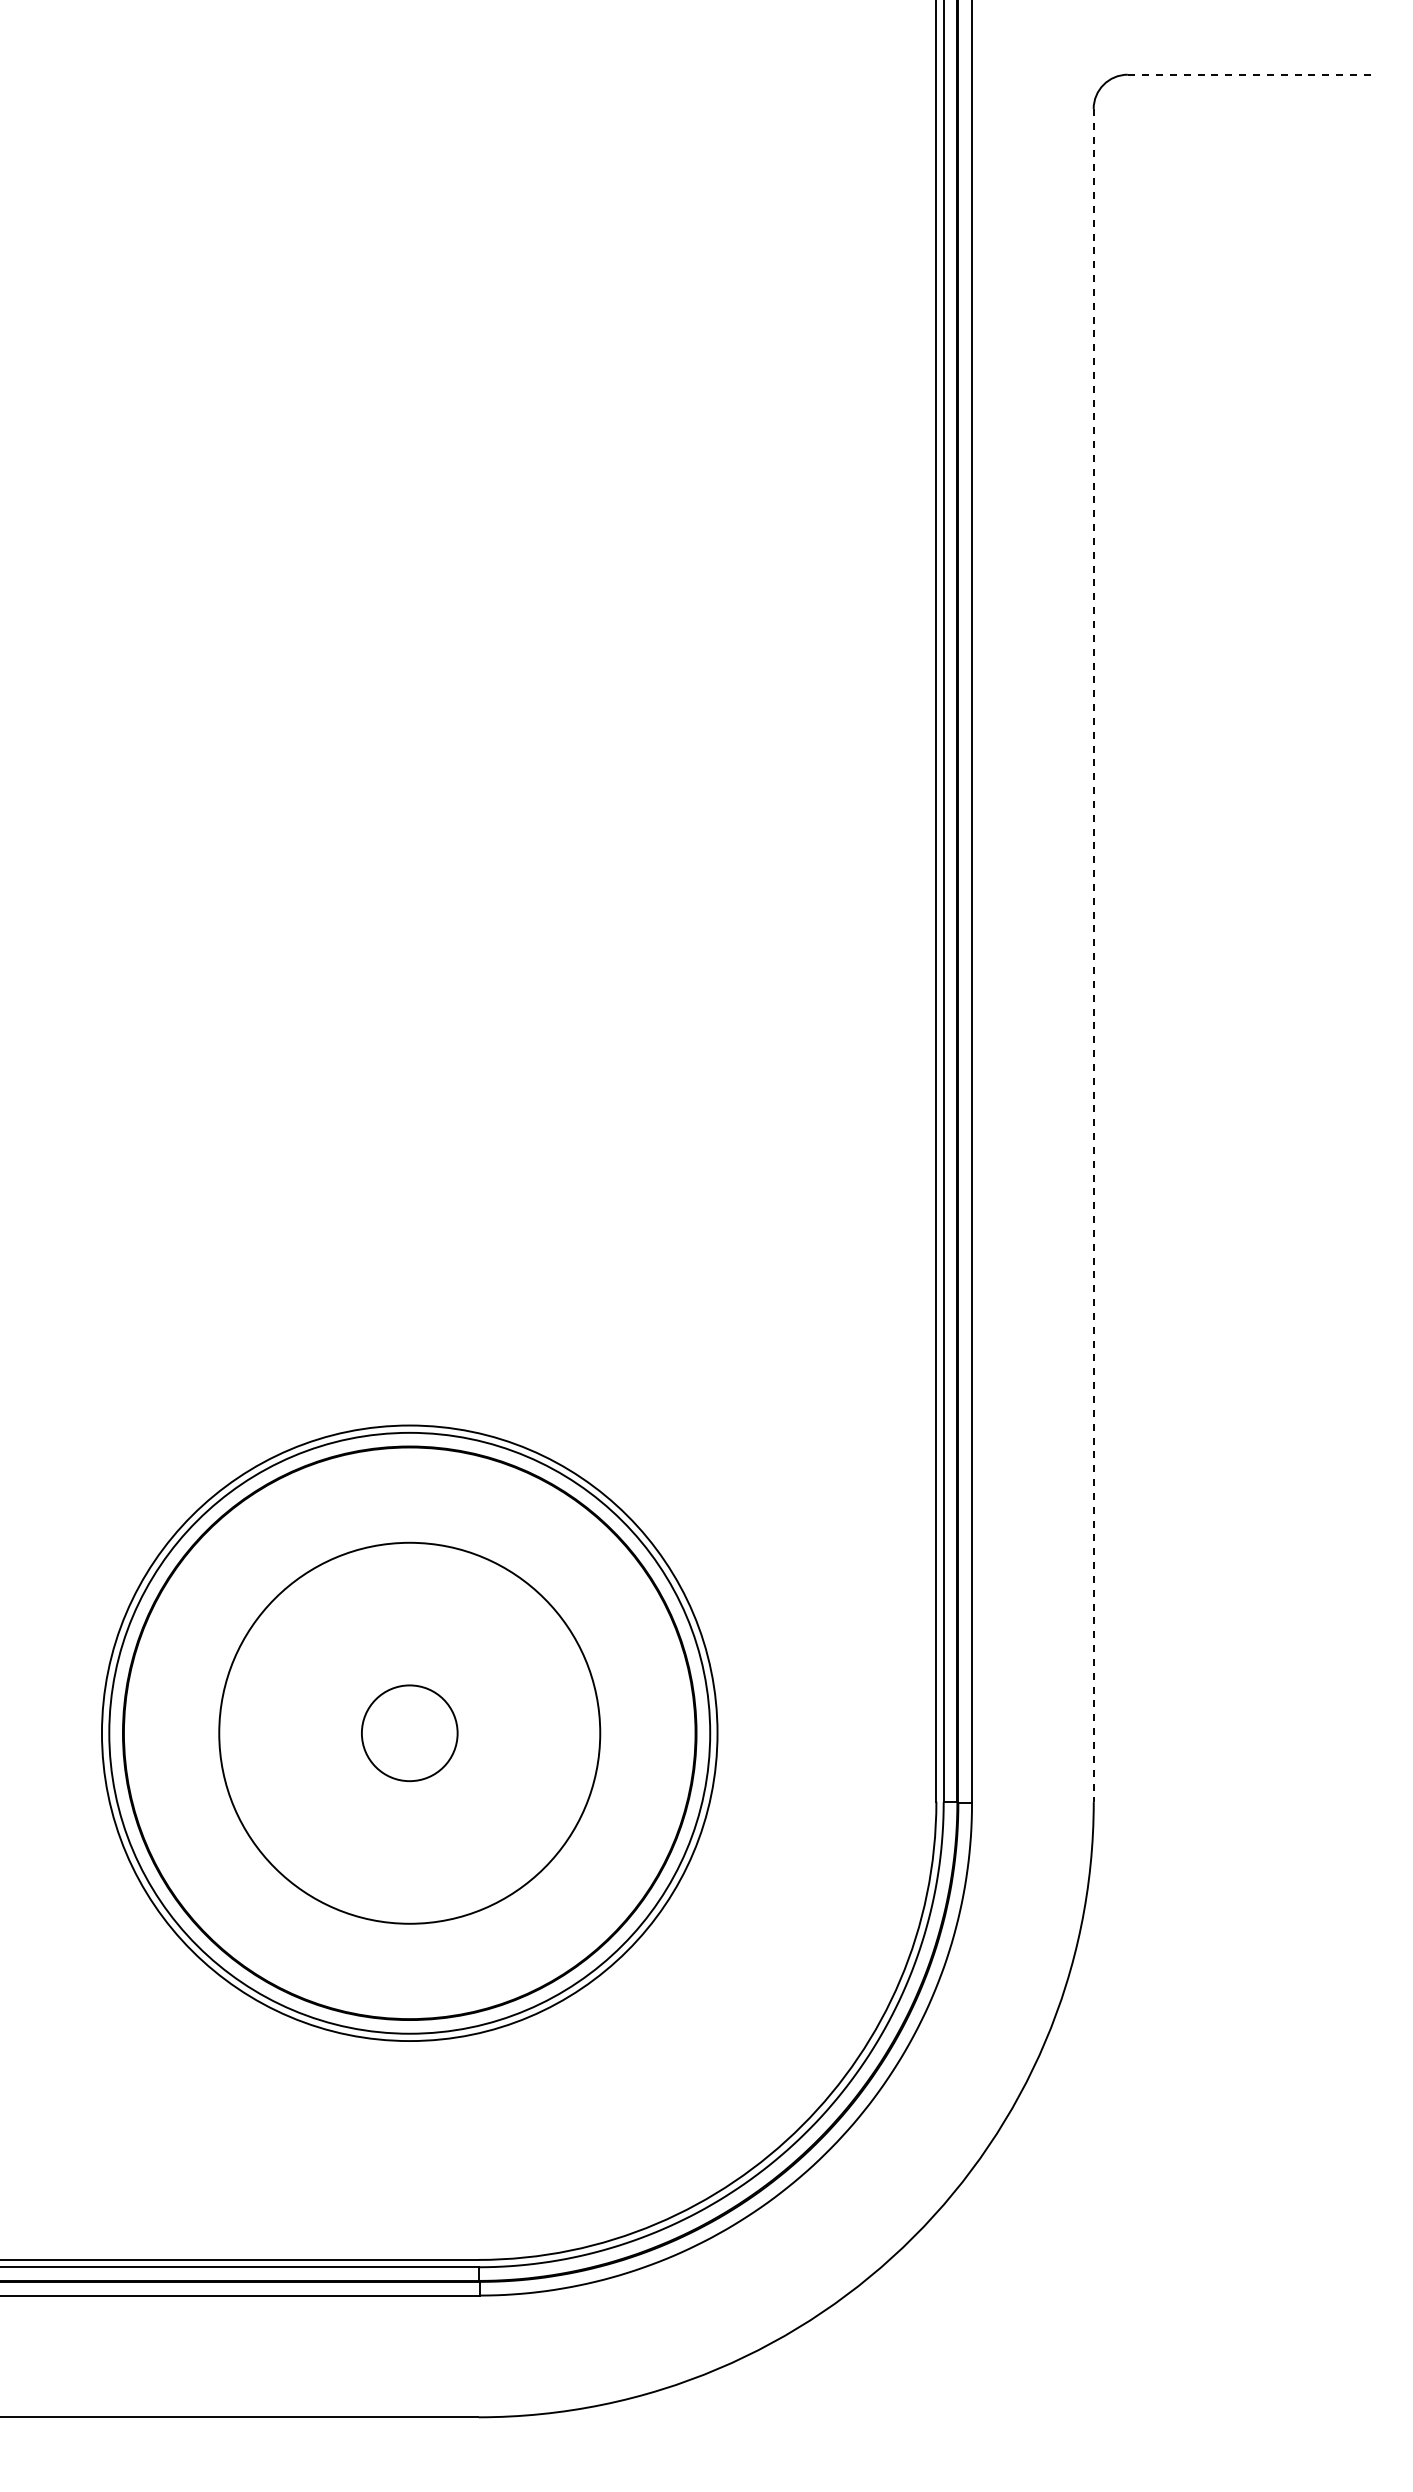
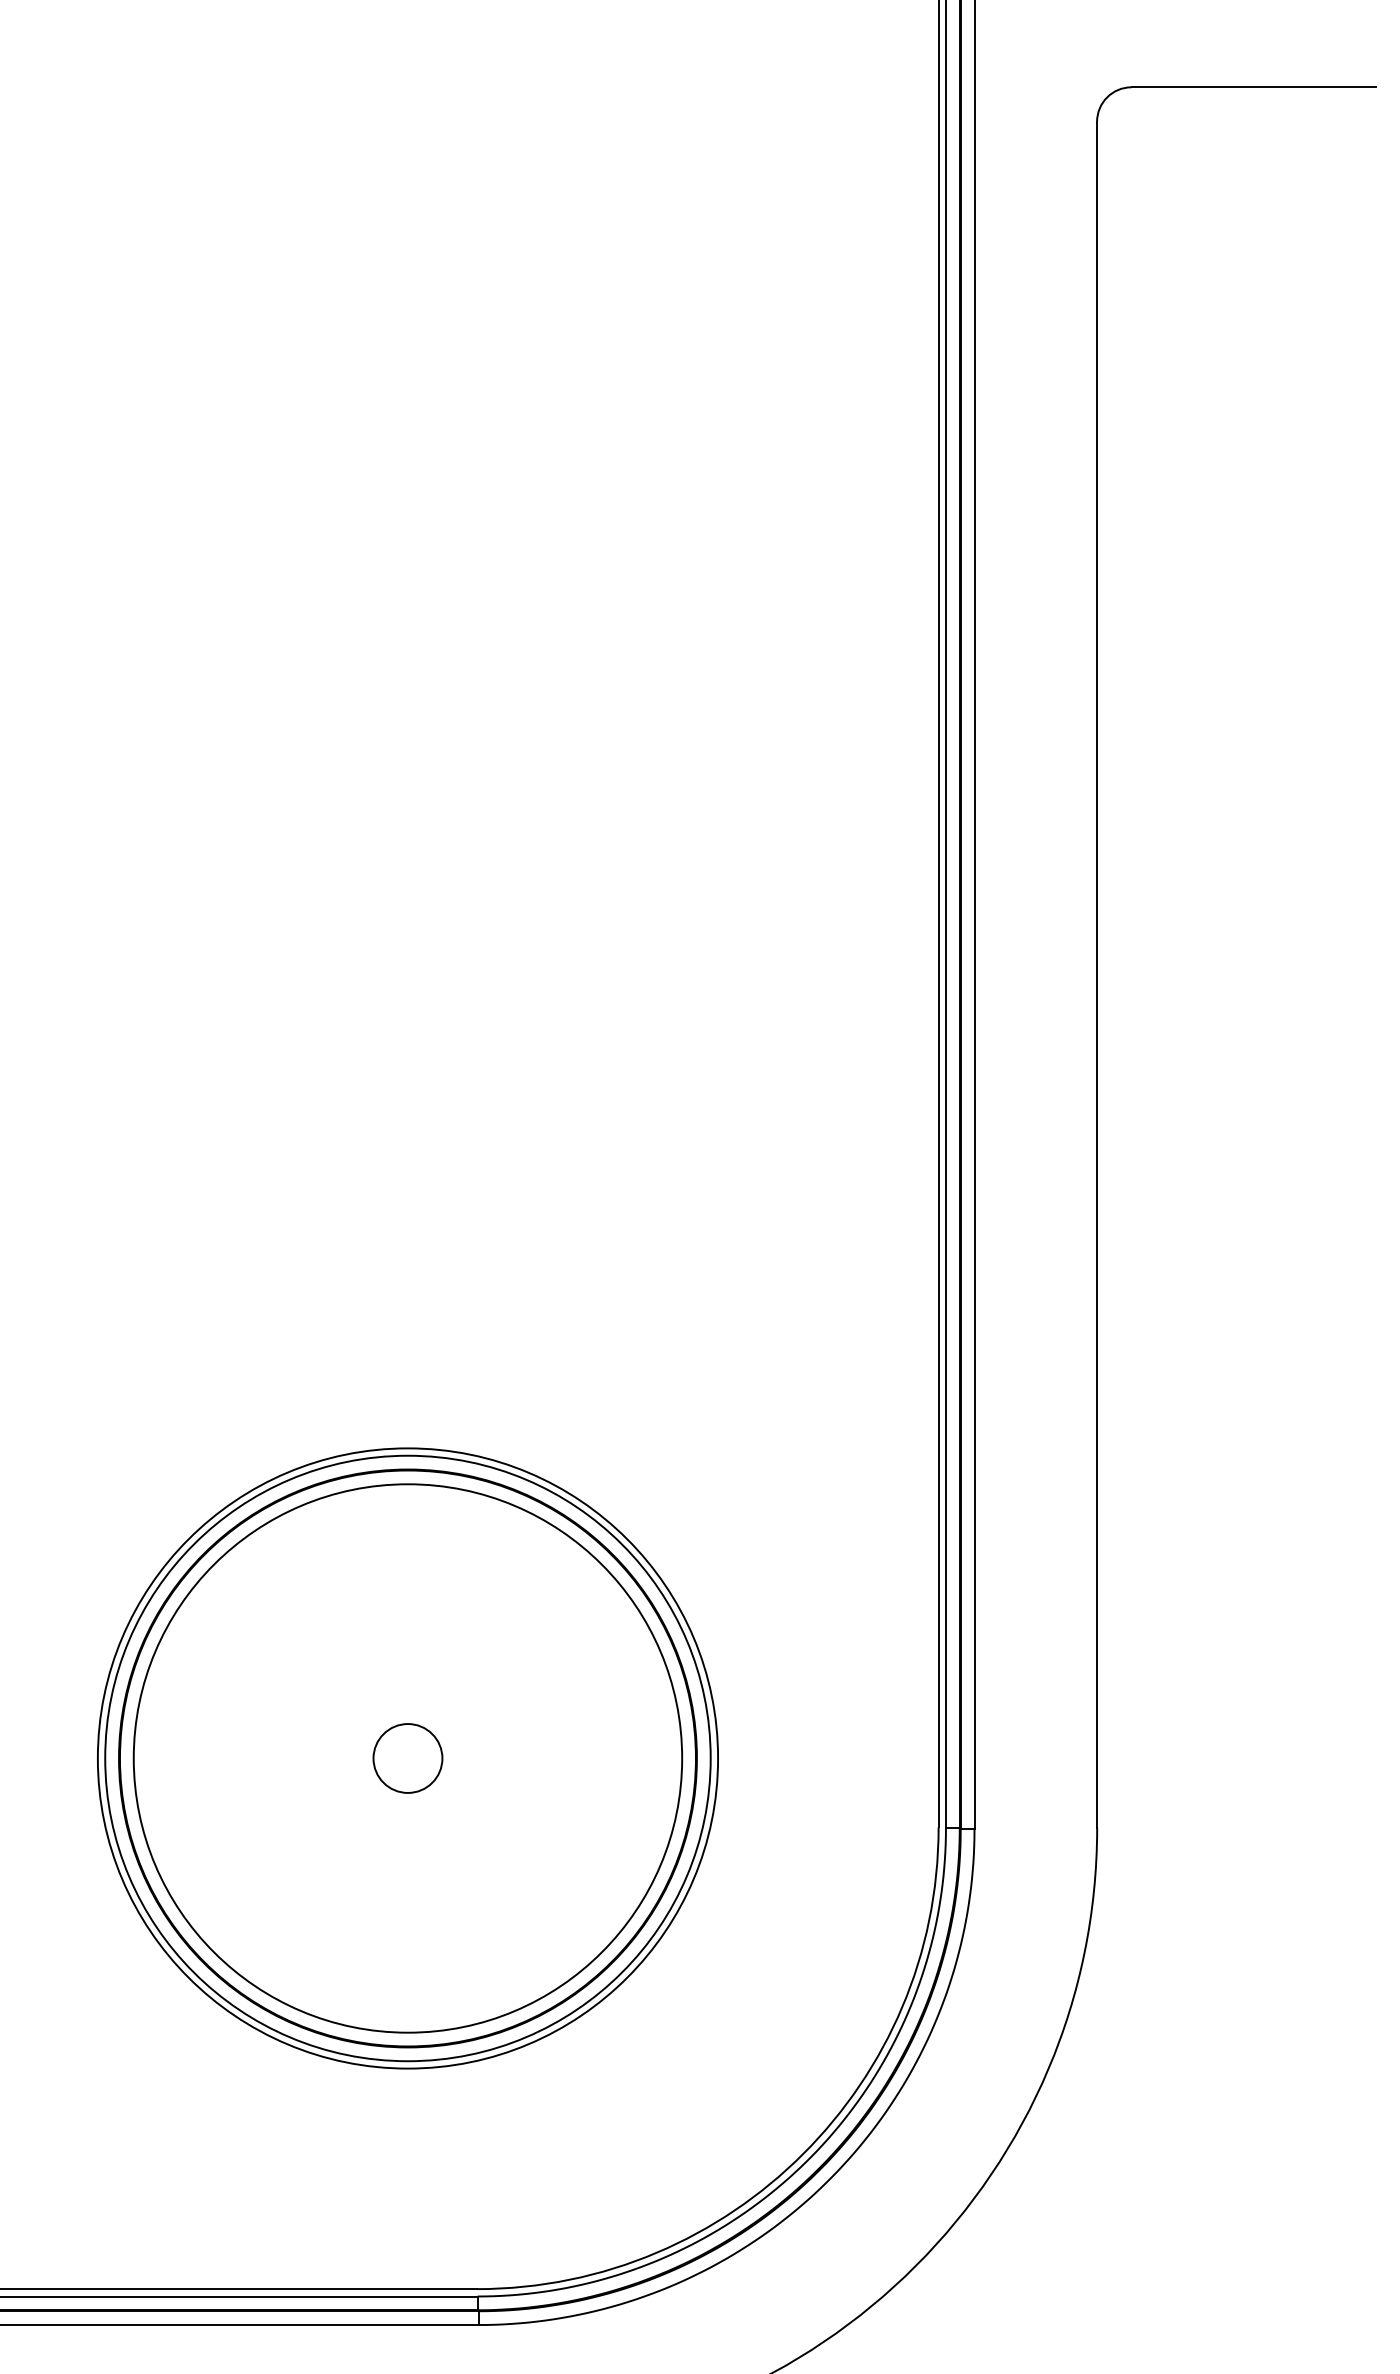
line: (1248, 74) -> (1253, 87), dashed -> solid
line: (1093, 955) -> (1096, 974), dashed -> solid
circle: (409, 1733) -> (407, 1758), size x0.71
circle: (409, 1733) -> (407, 1758), size x1.43

